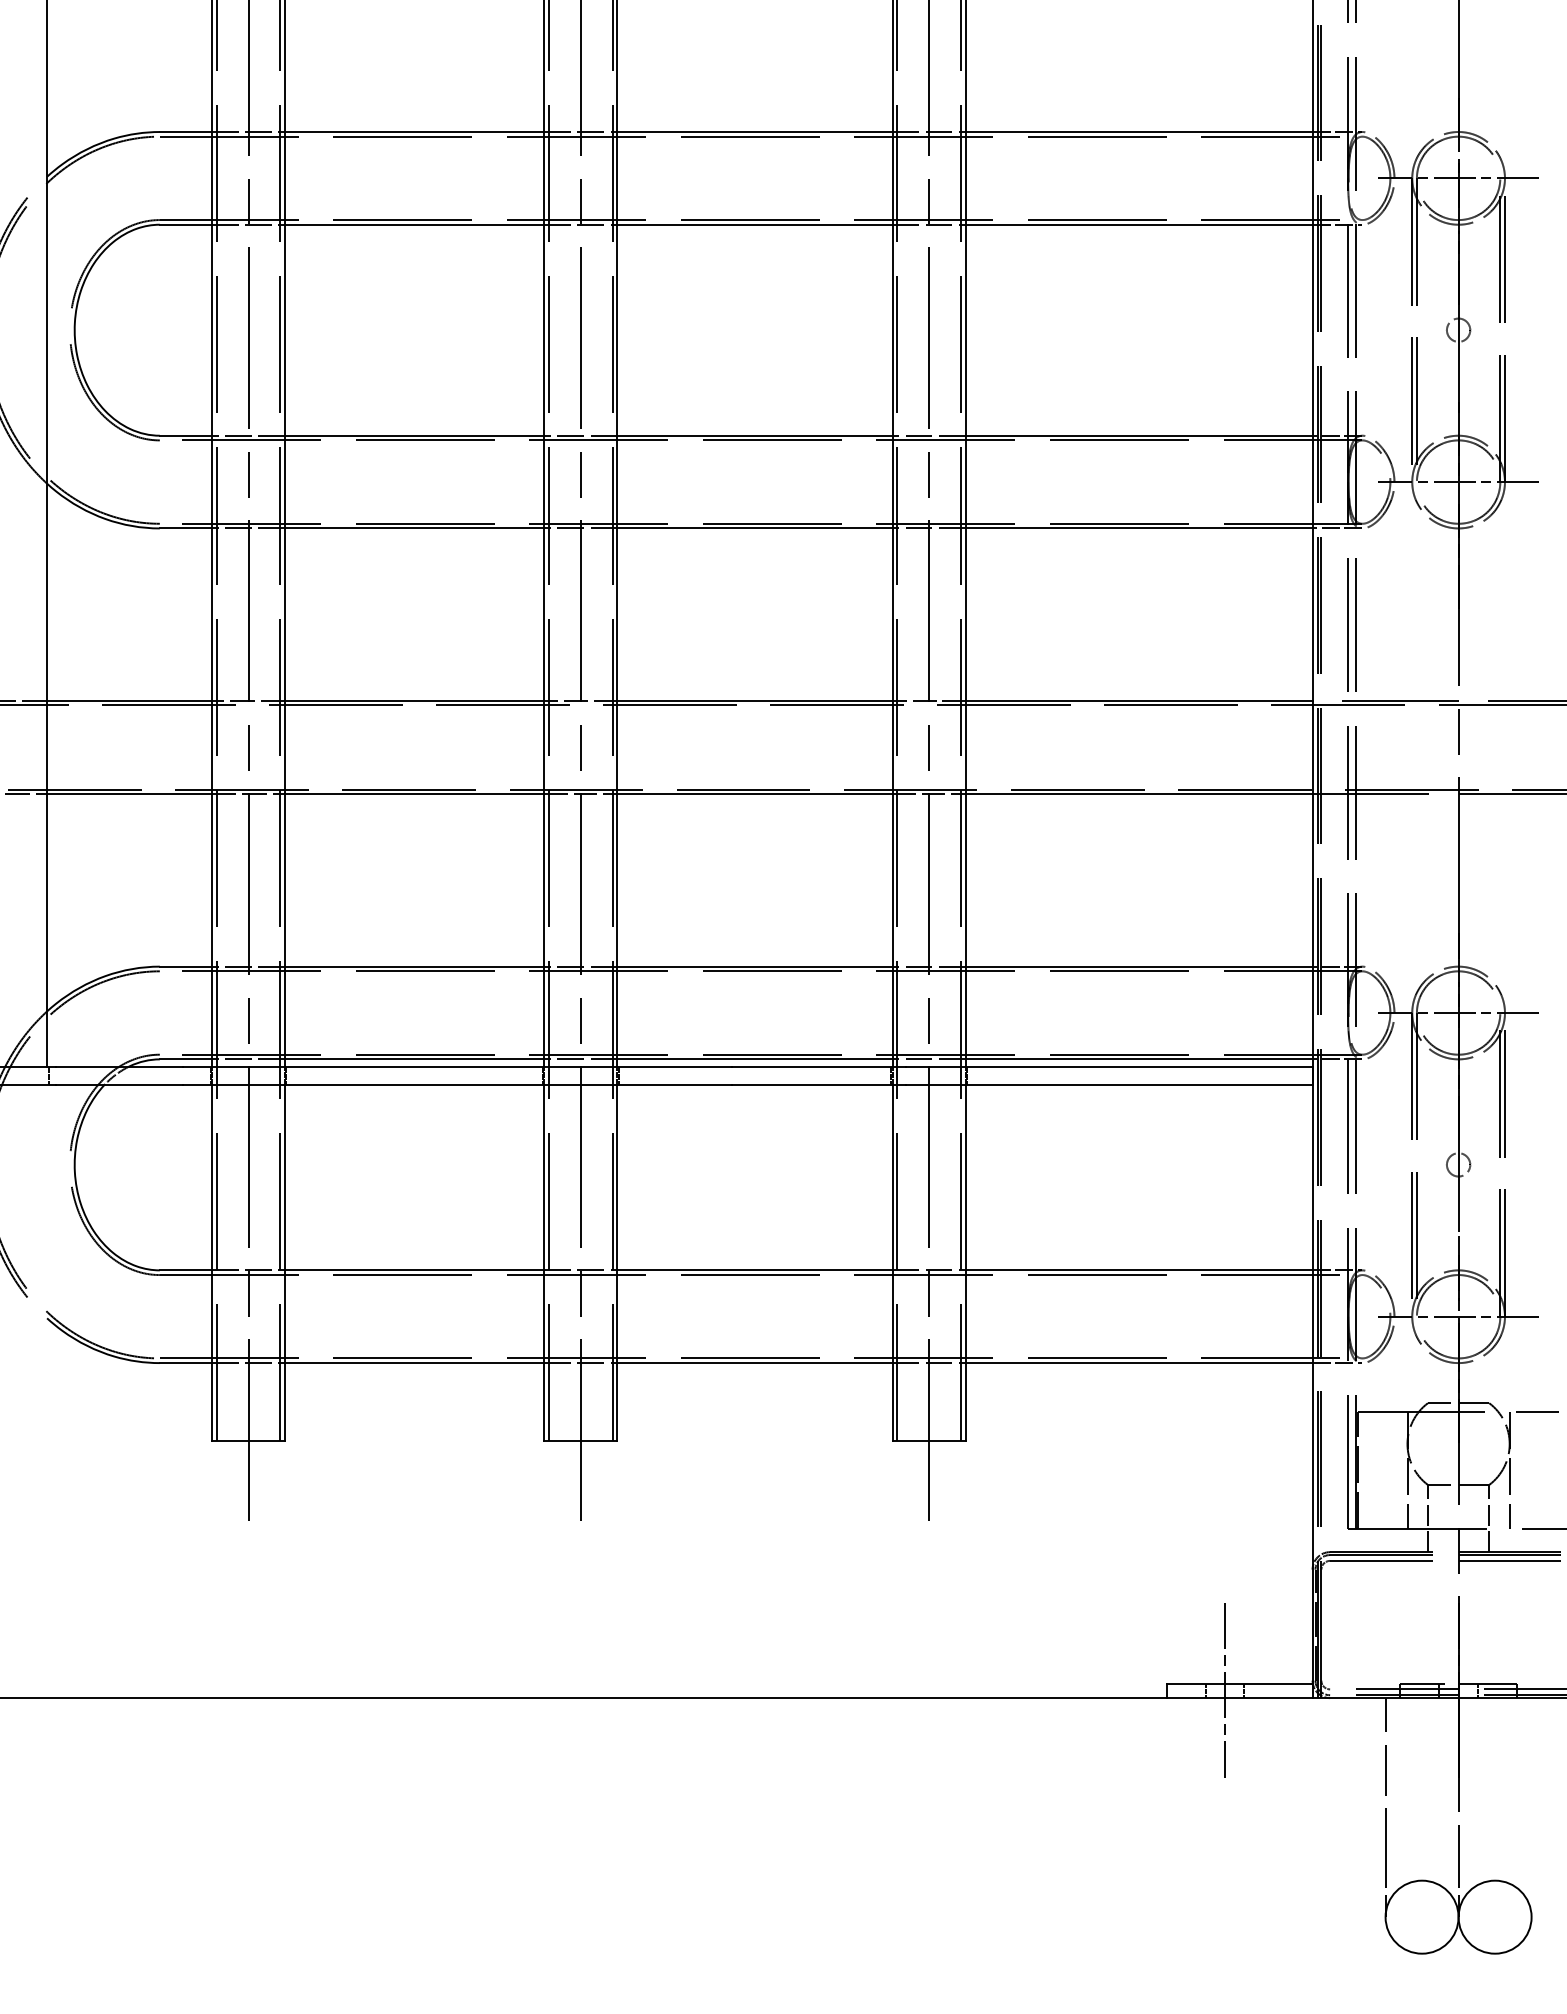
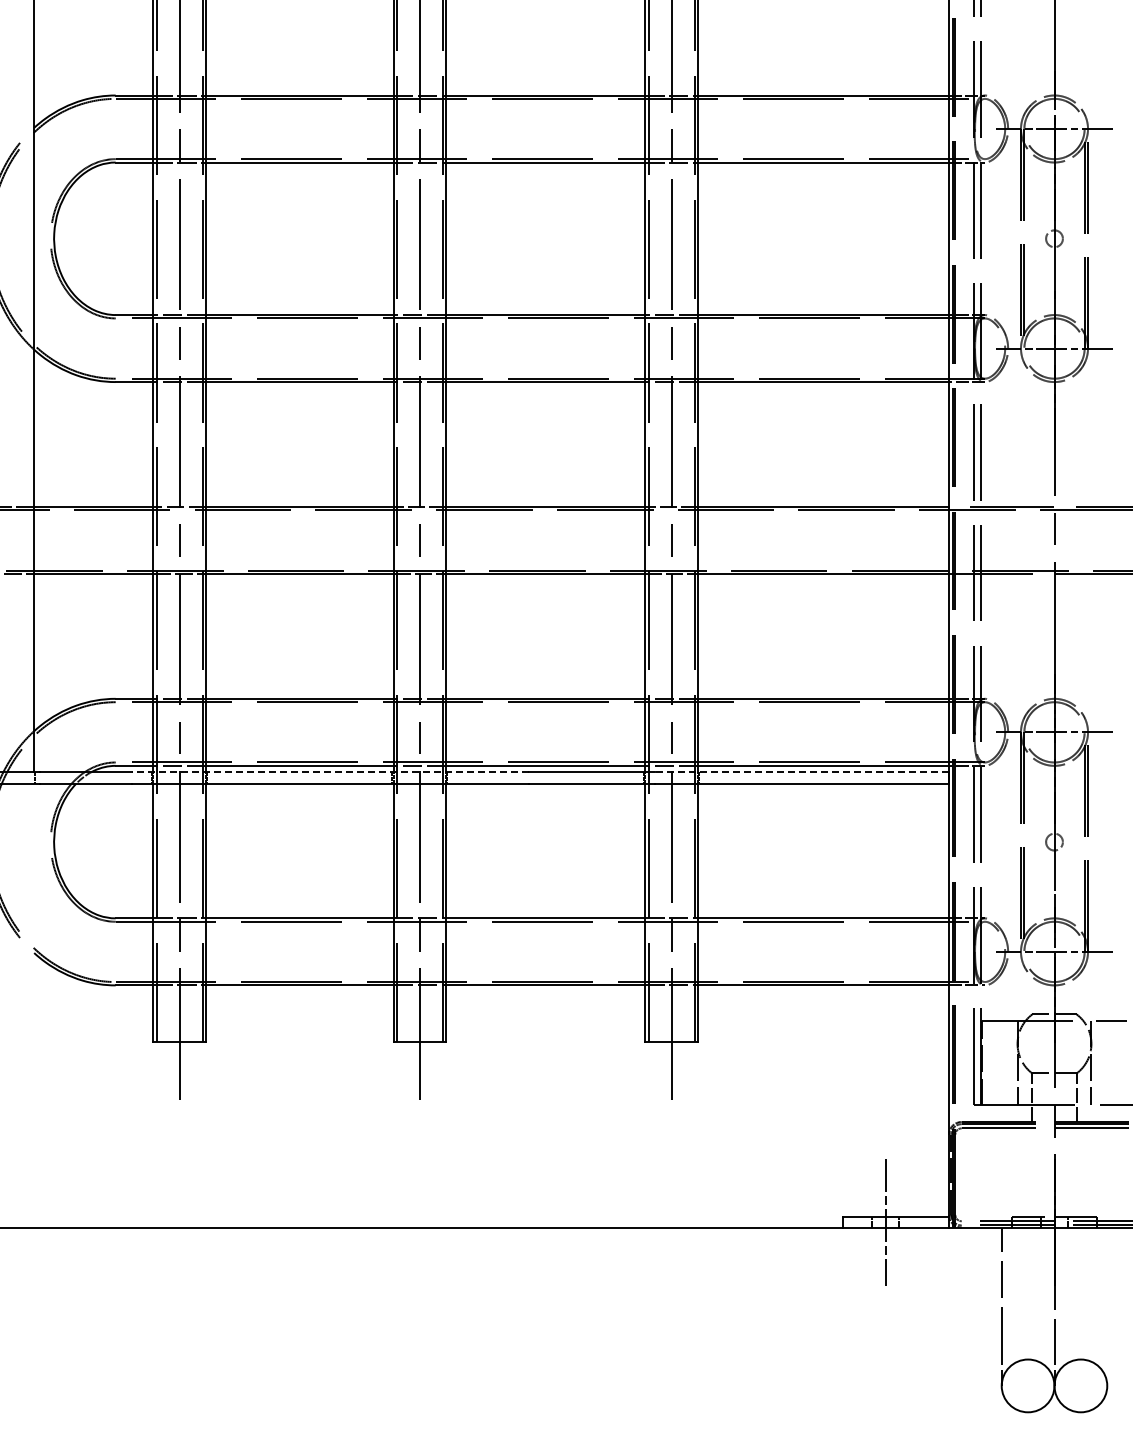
line: (457, 1067) -> (330, 771), solid -> dashed
line: (1108, 1067) -> (801, 771), solid -> dashed

